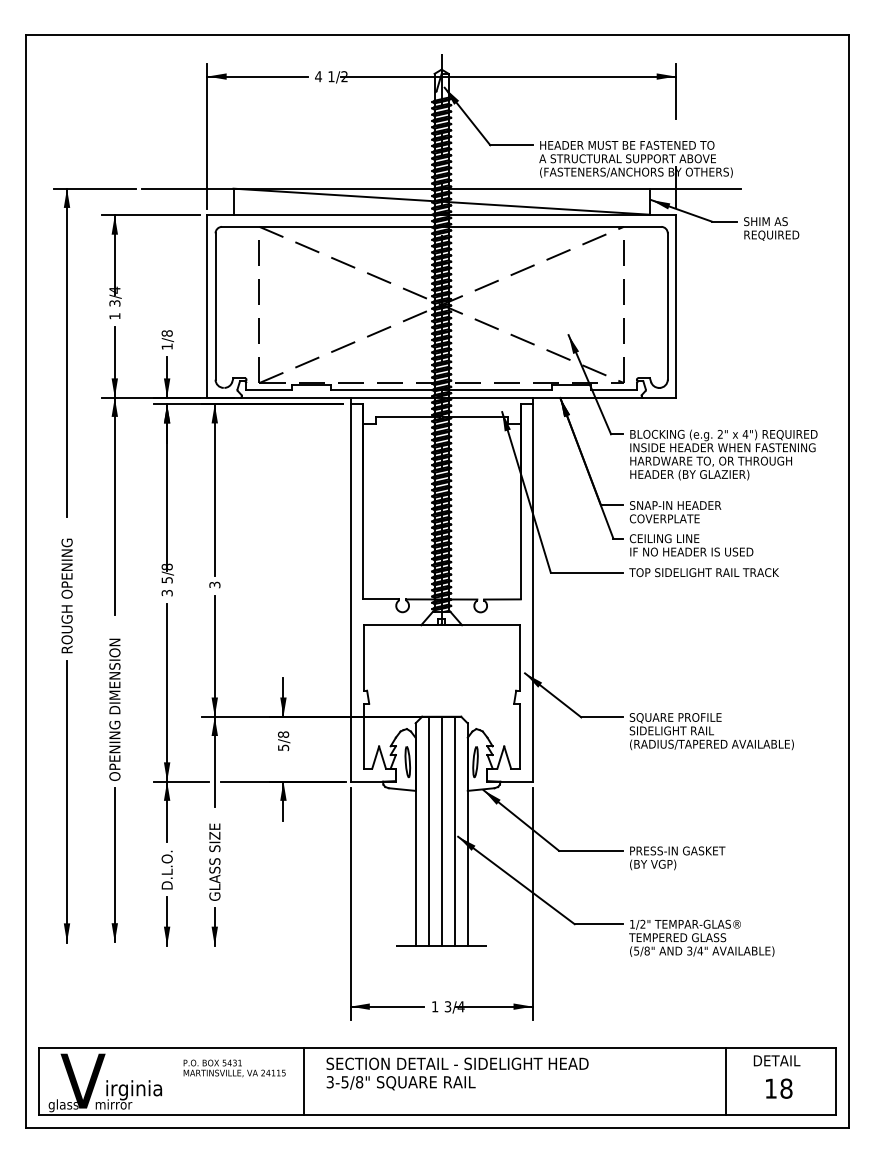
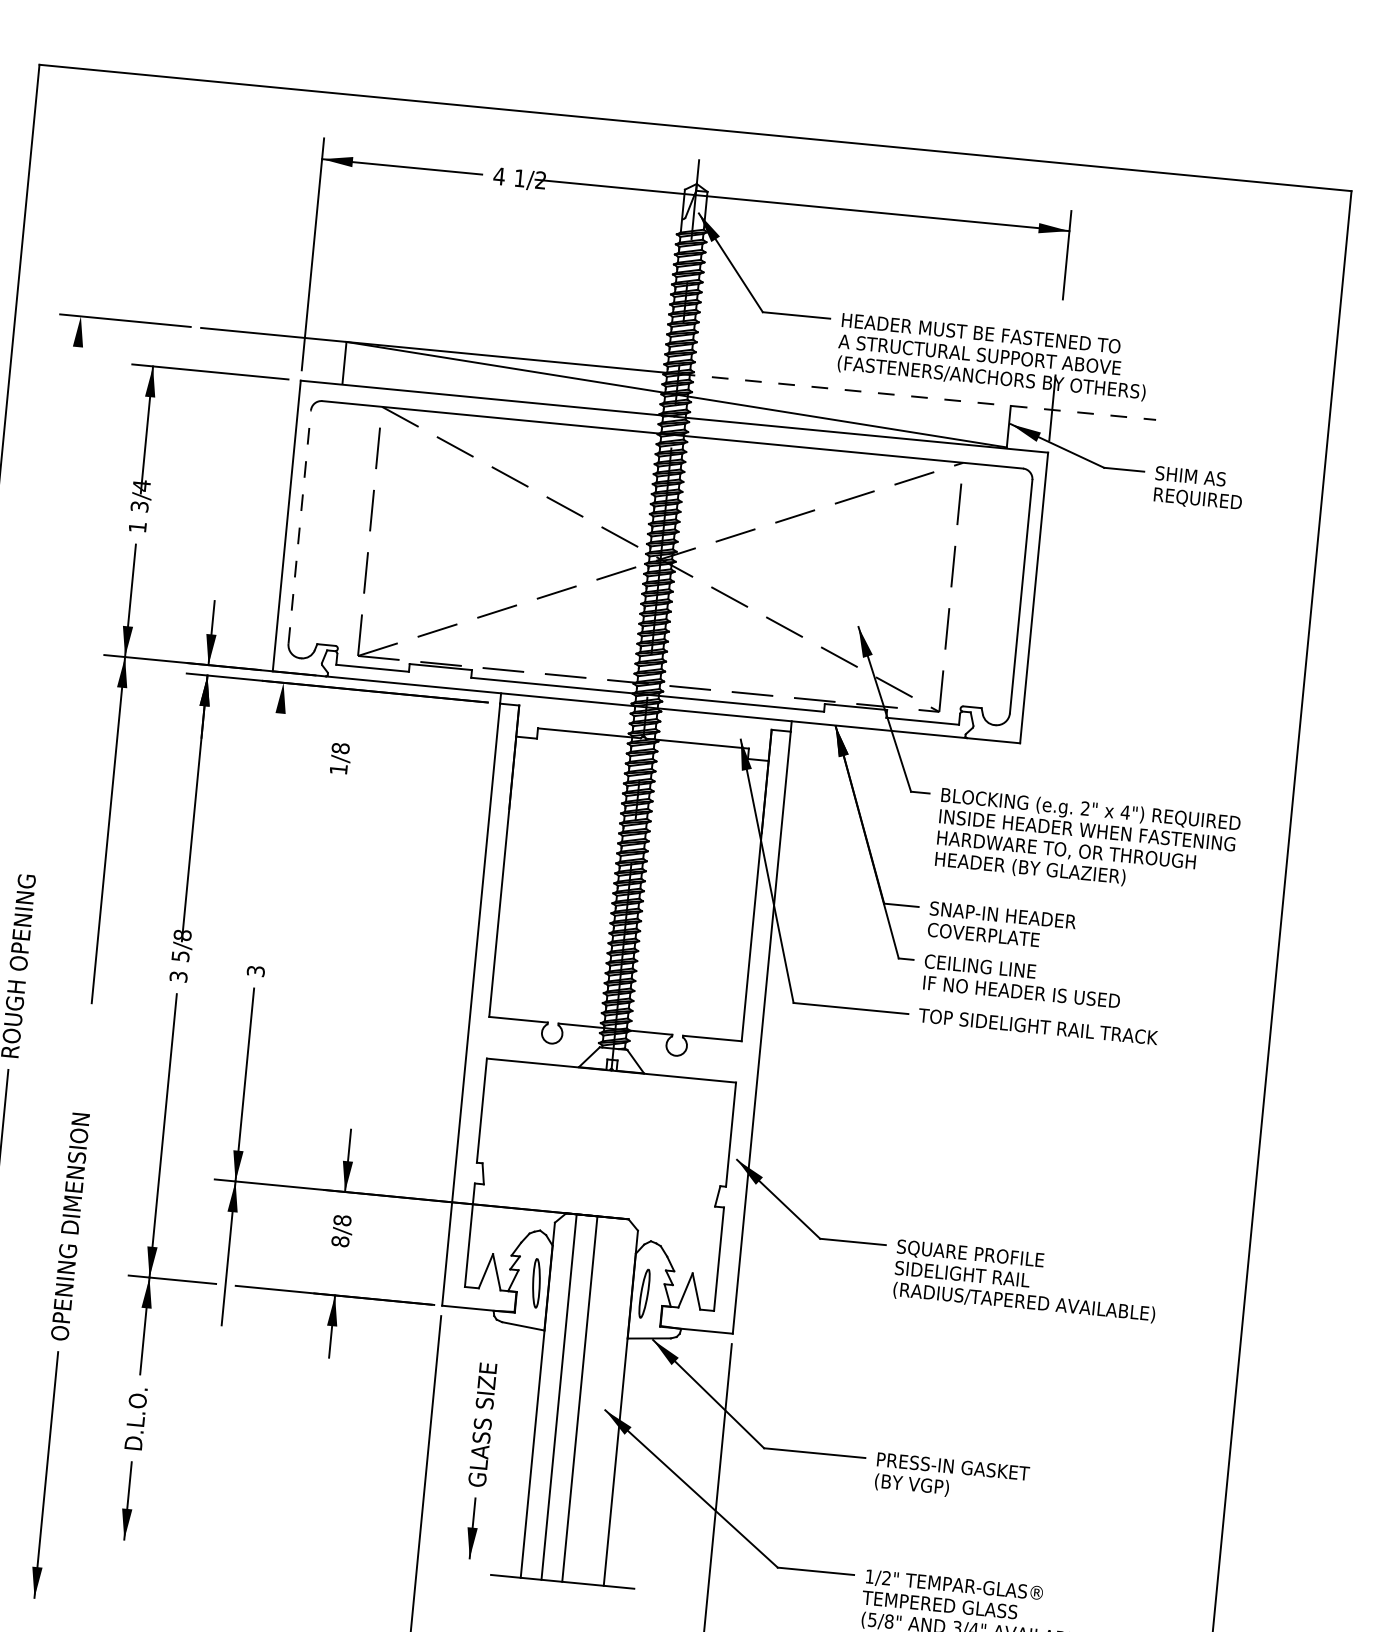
line: (591, 188) -> (917, 396), solid -> dashed
line: (215, 306) -> (299, 527), solid -> dashed
text: (167, 339) -> (340, 758), moved
line: (67, 352) -> (56, 577), removed
line: (214, 489) -> (269, 818), removed
text: (283, 747) -> (340, 1241), 5/8 -> 8/8
part: (114, 790) -> (57, 1355), moved
line: (454, 830) -> (600, 1399), removed
part: (214, 884) -> (478, 1460), moved

